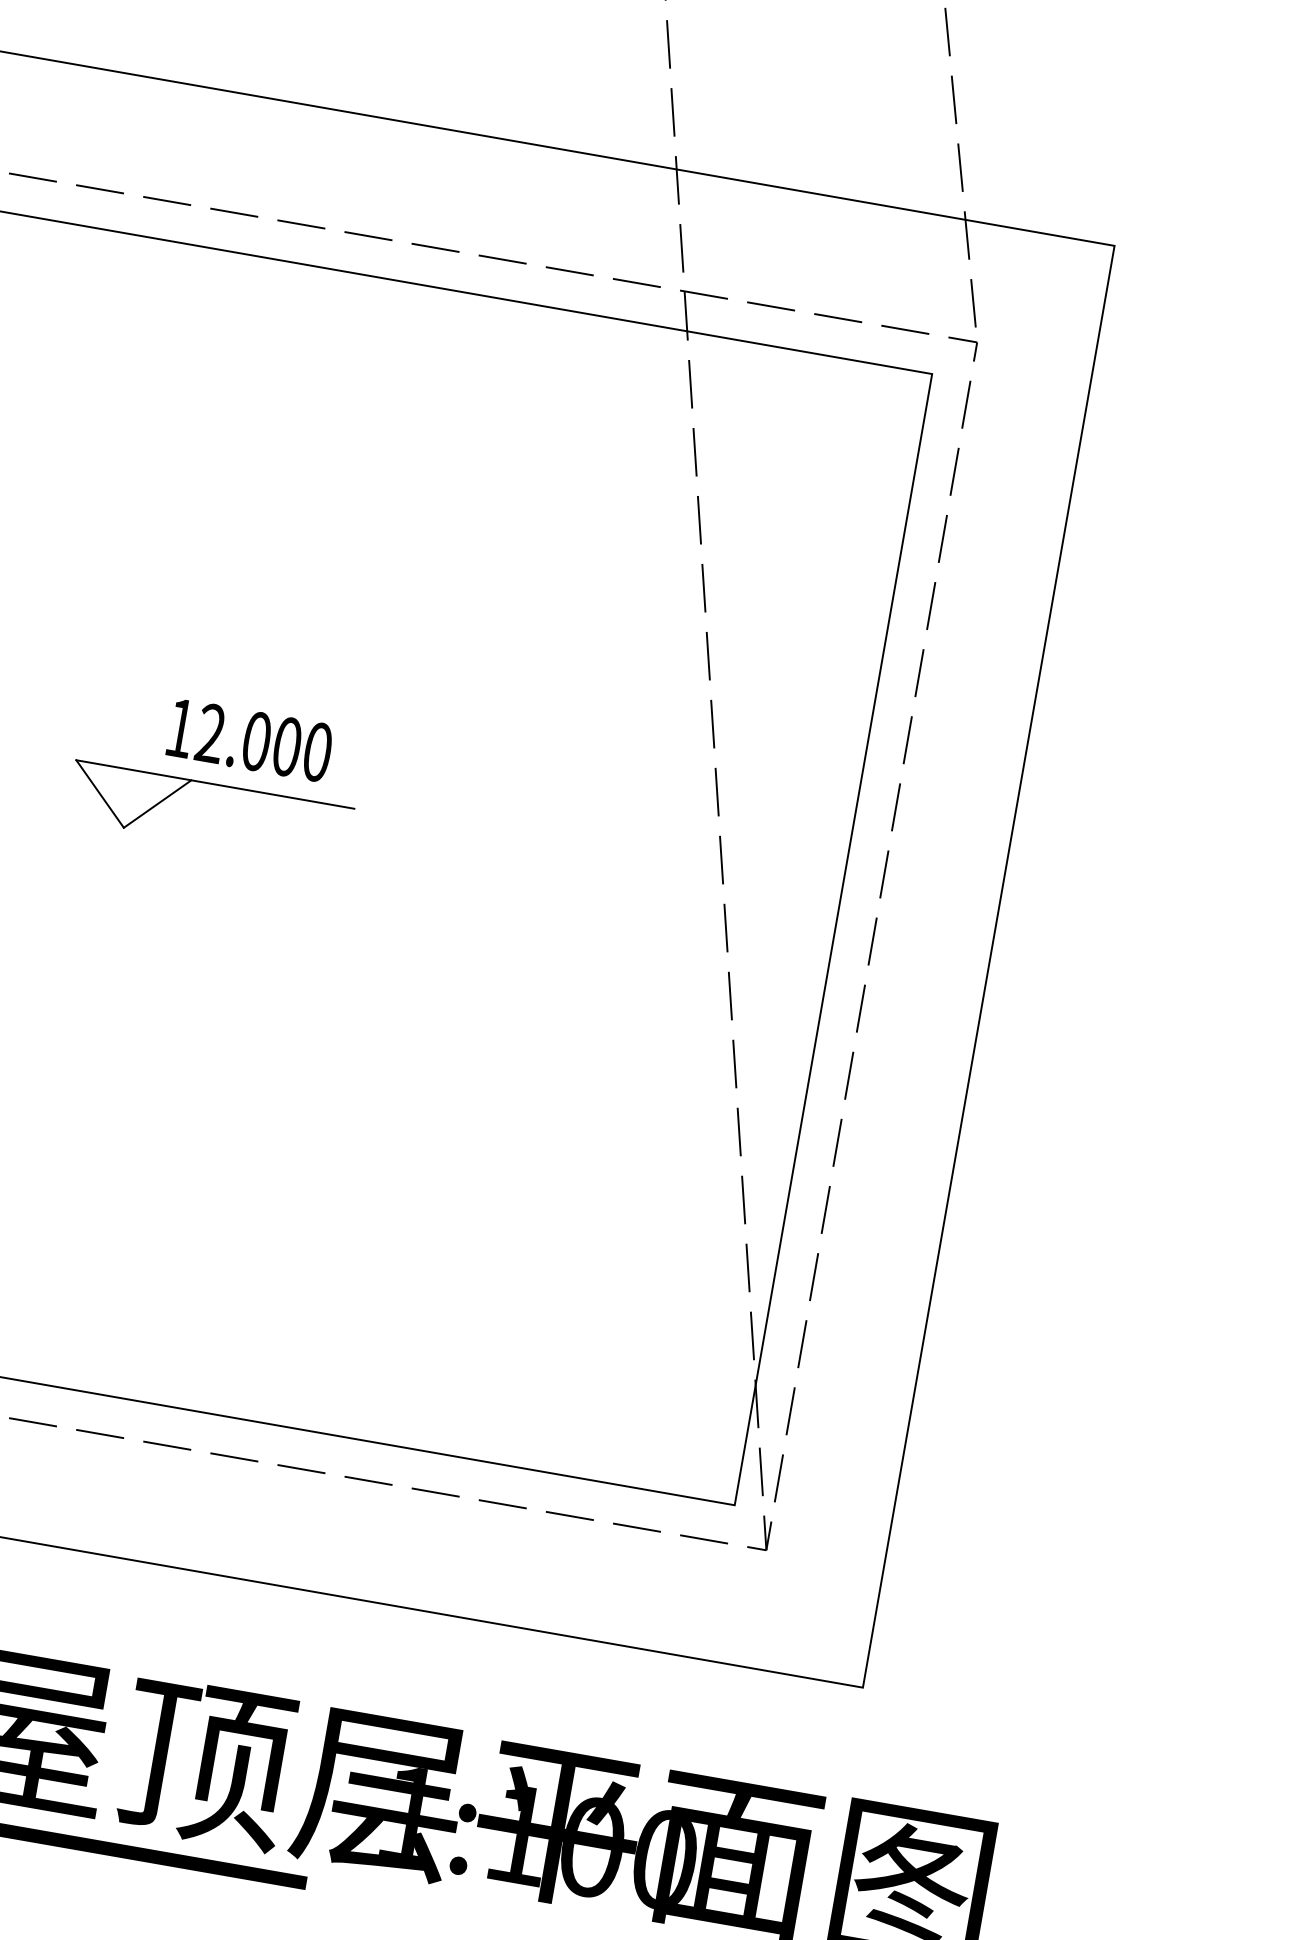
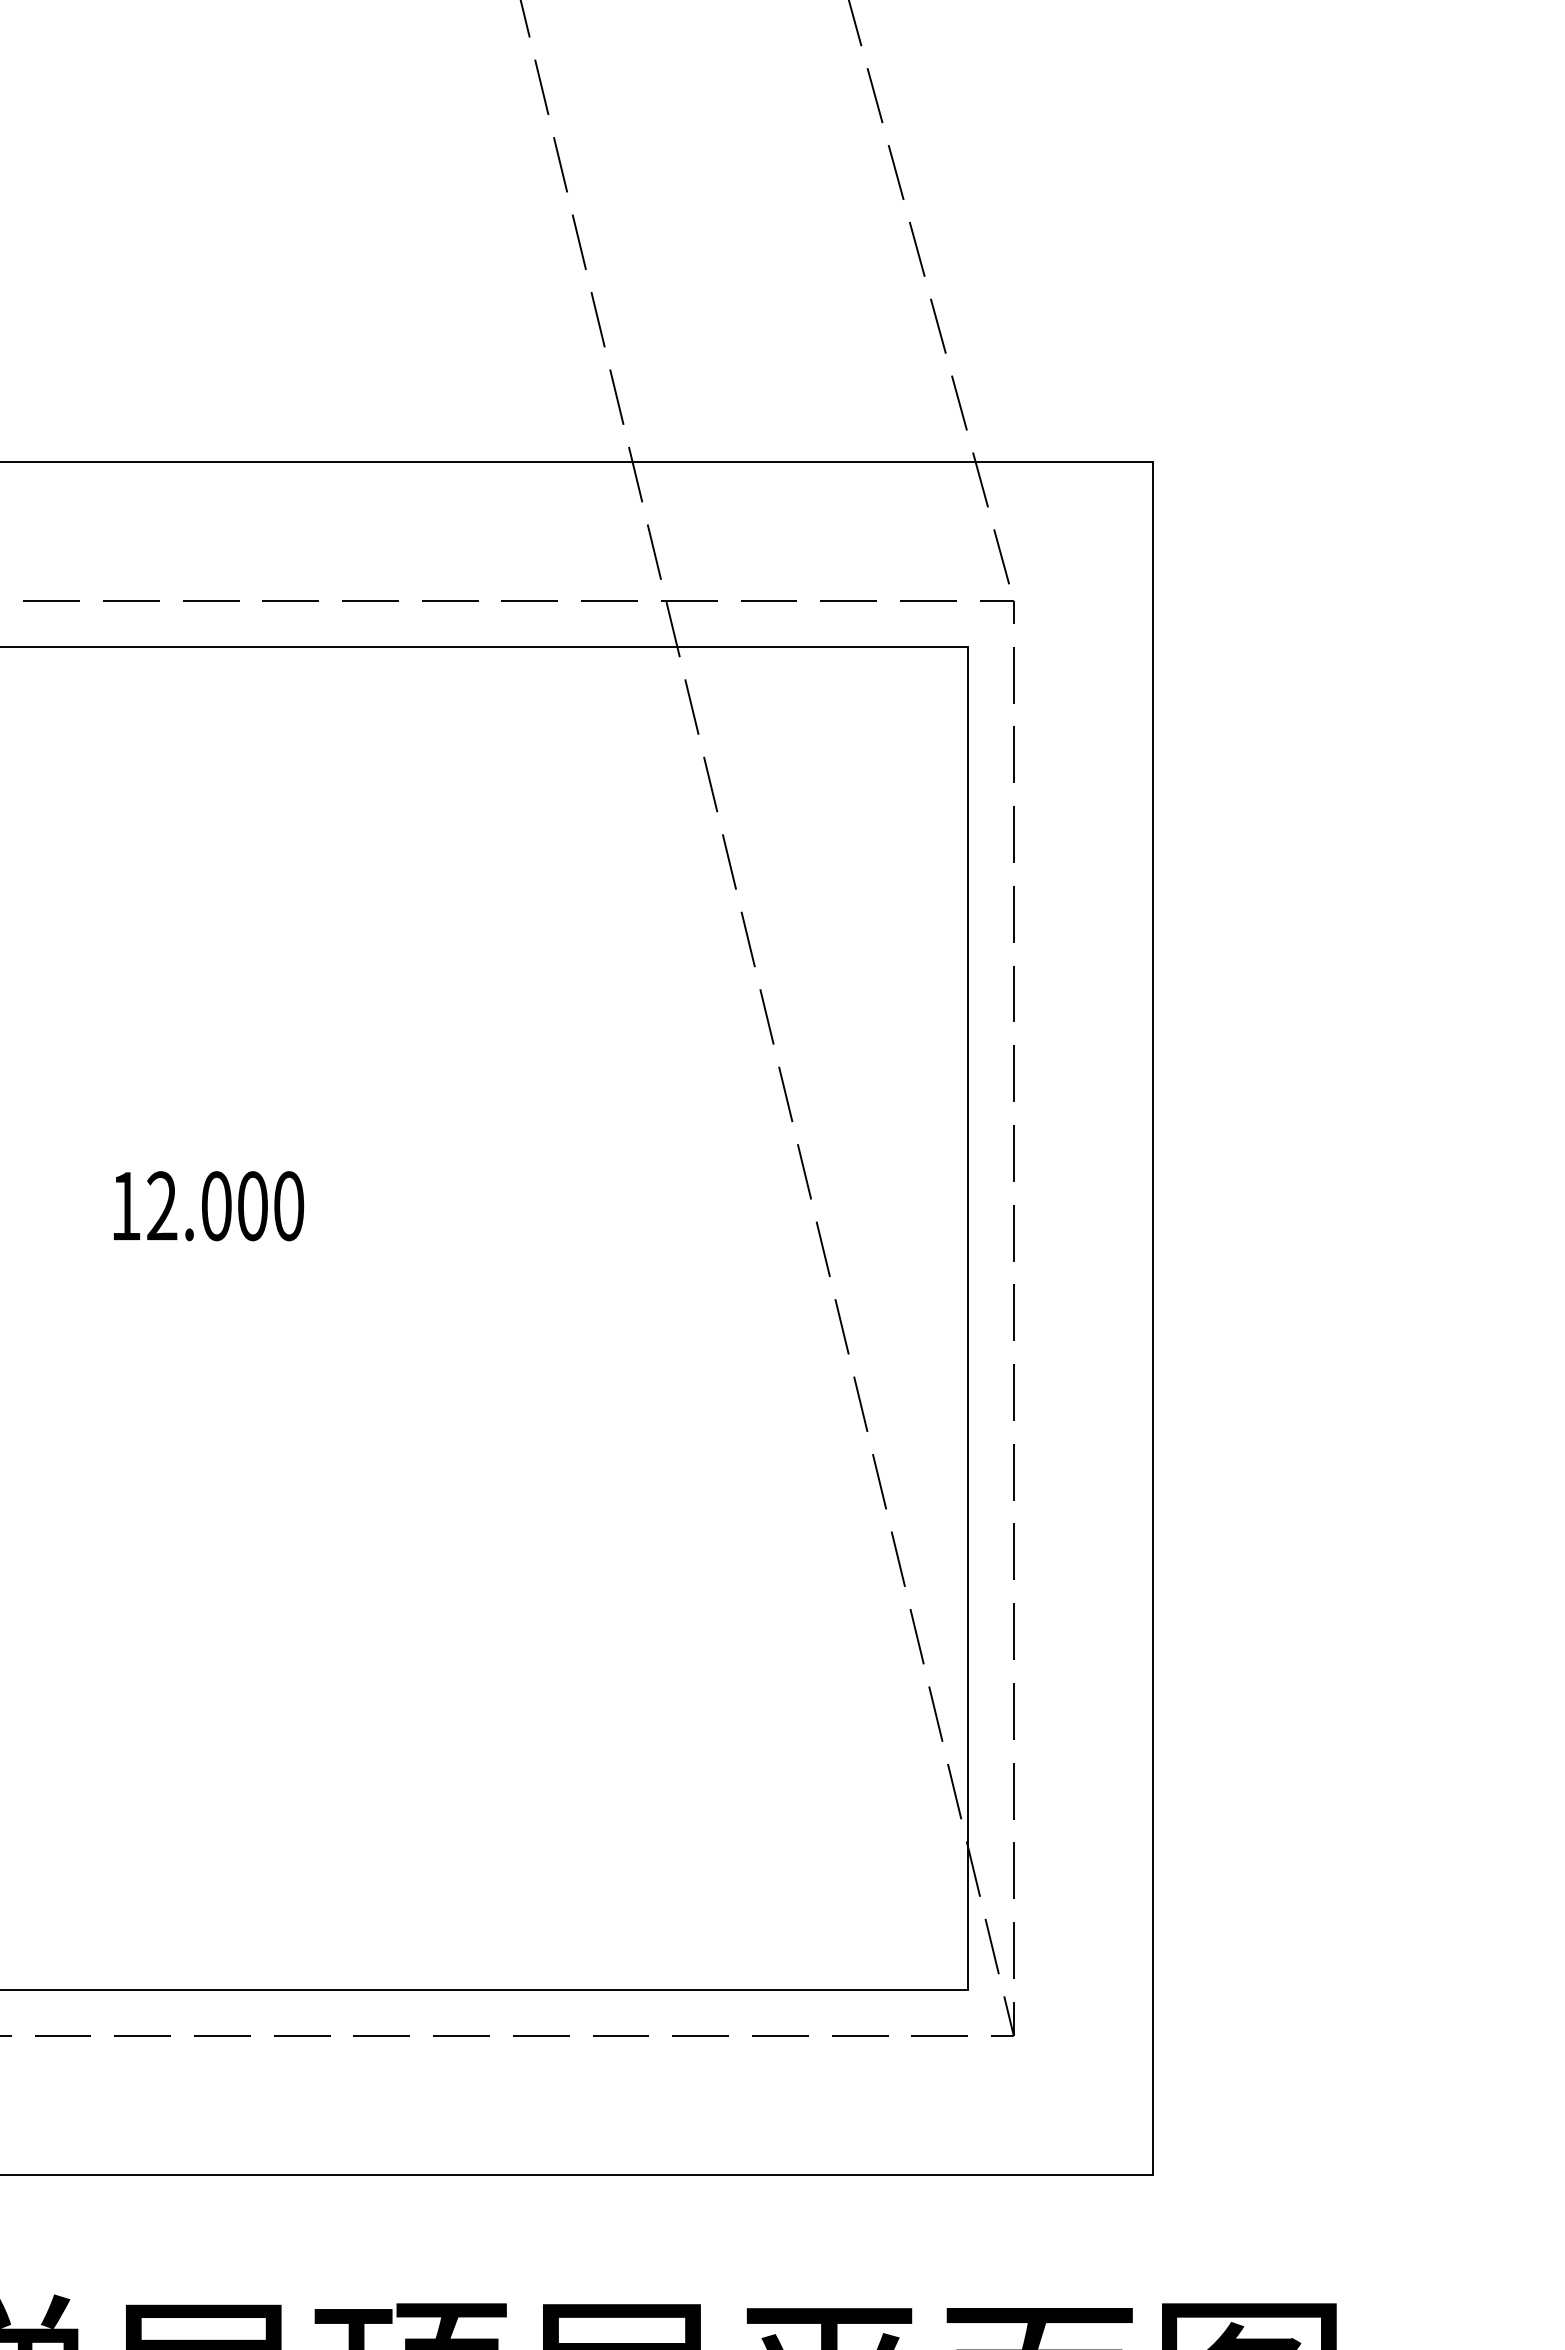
text: (249, 740) -> (208, 1206), moved
part: (215, 784) -> (224, 1264), removed

